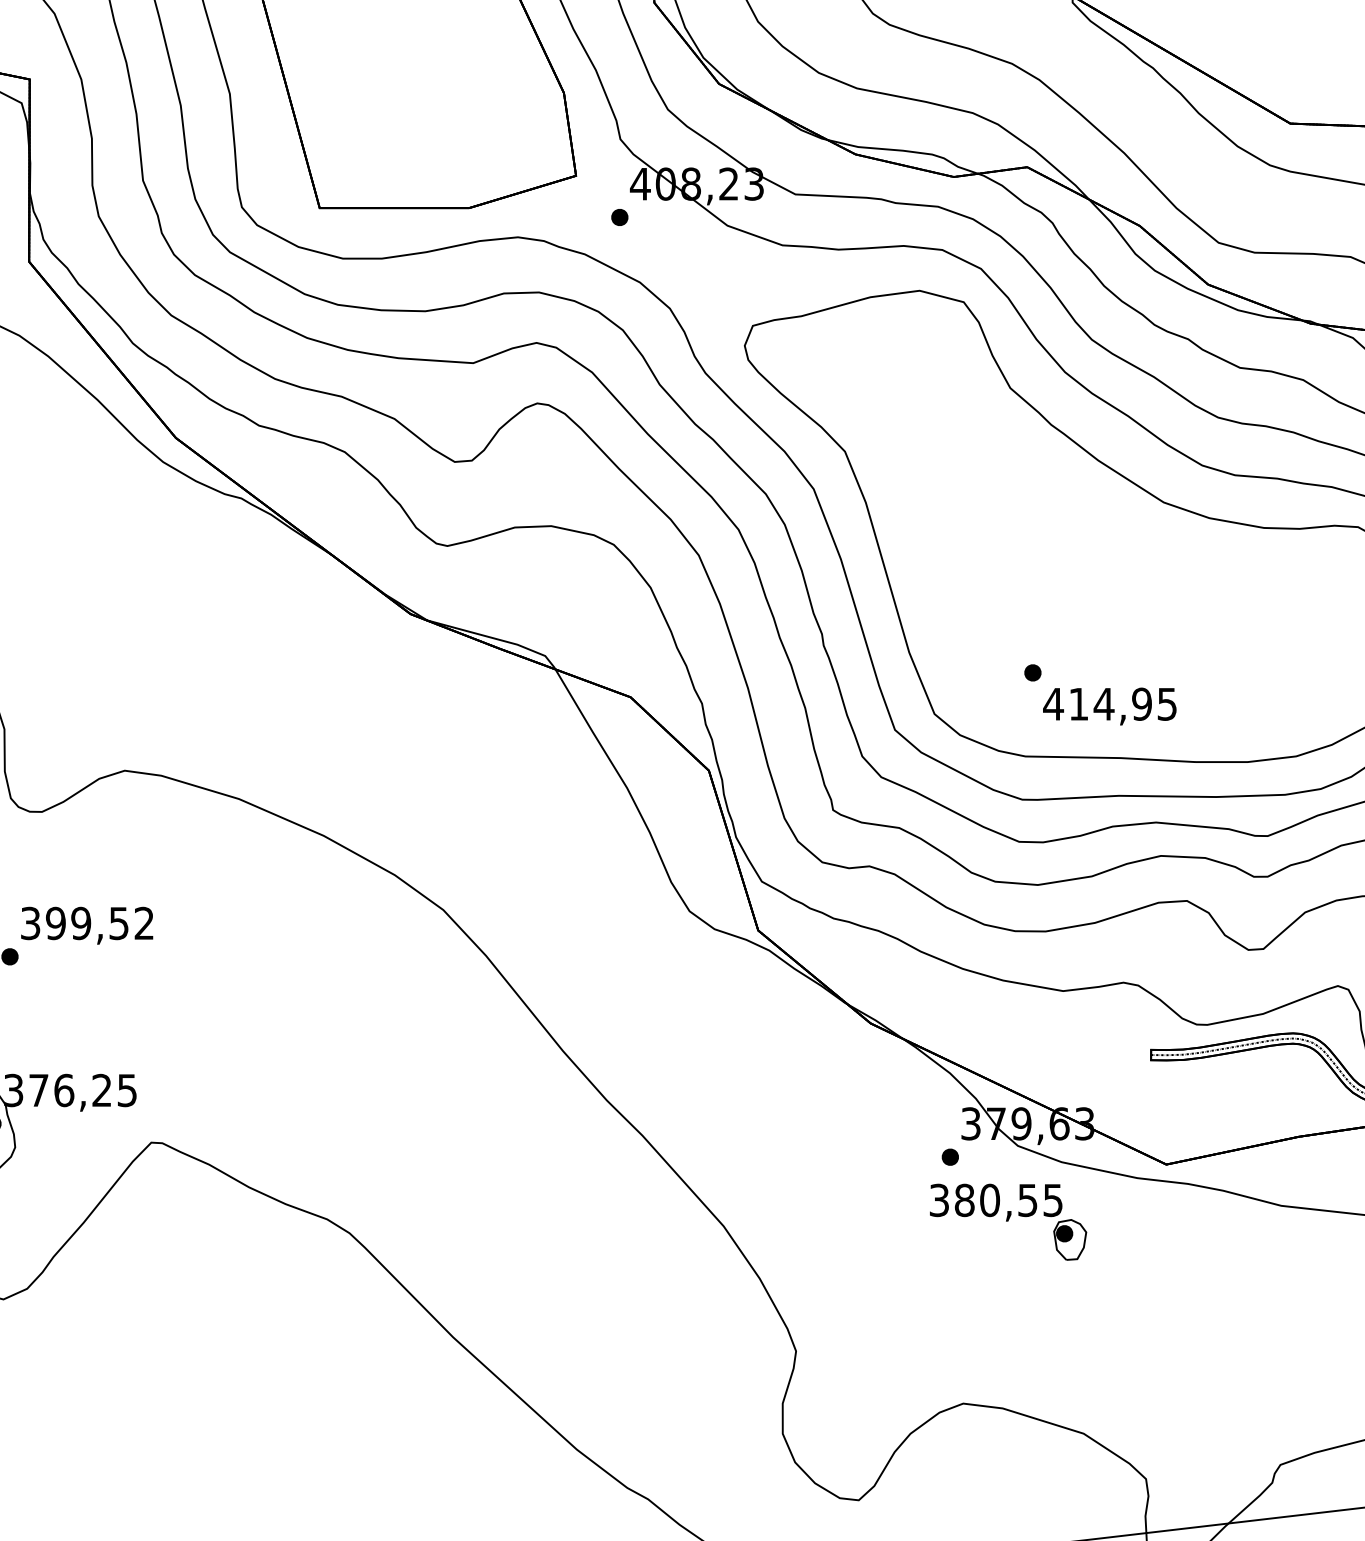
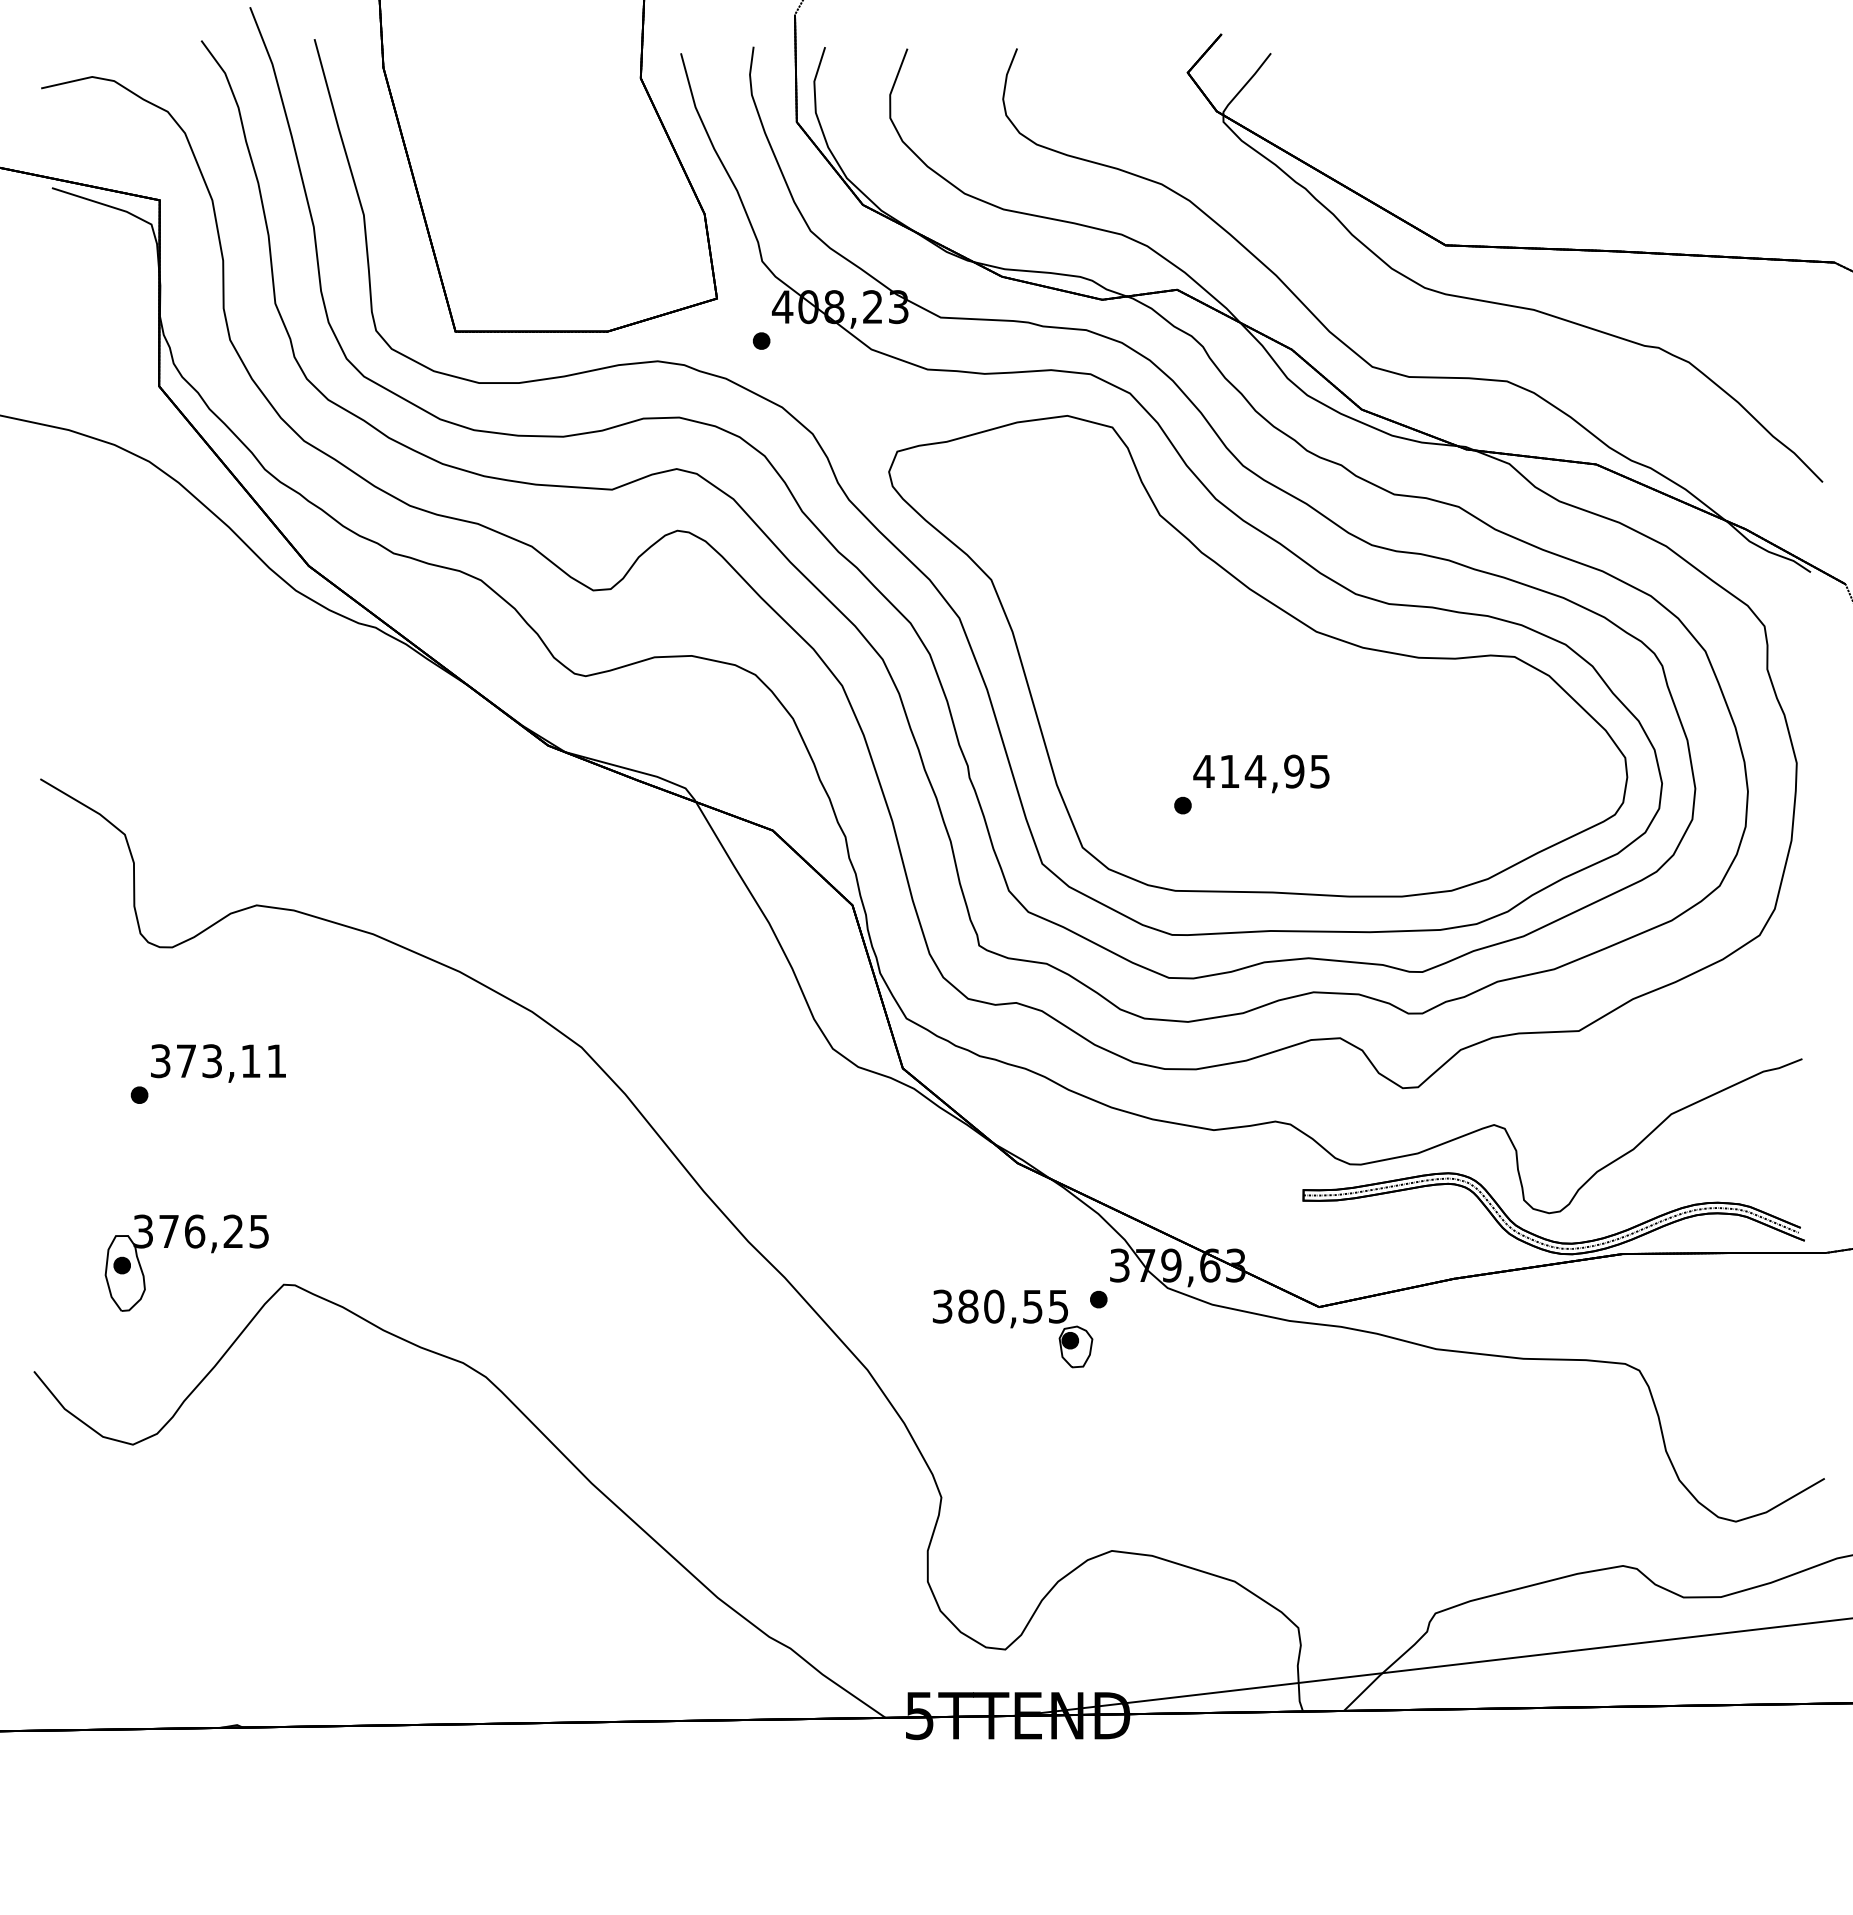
text: (1109, 706) -> (1261, 773), moved
text: (99, 923) -> (230, 1061), 399,52 -> 373,11
part: (1008, 1221) -> (1013, 1328), moved

